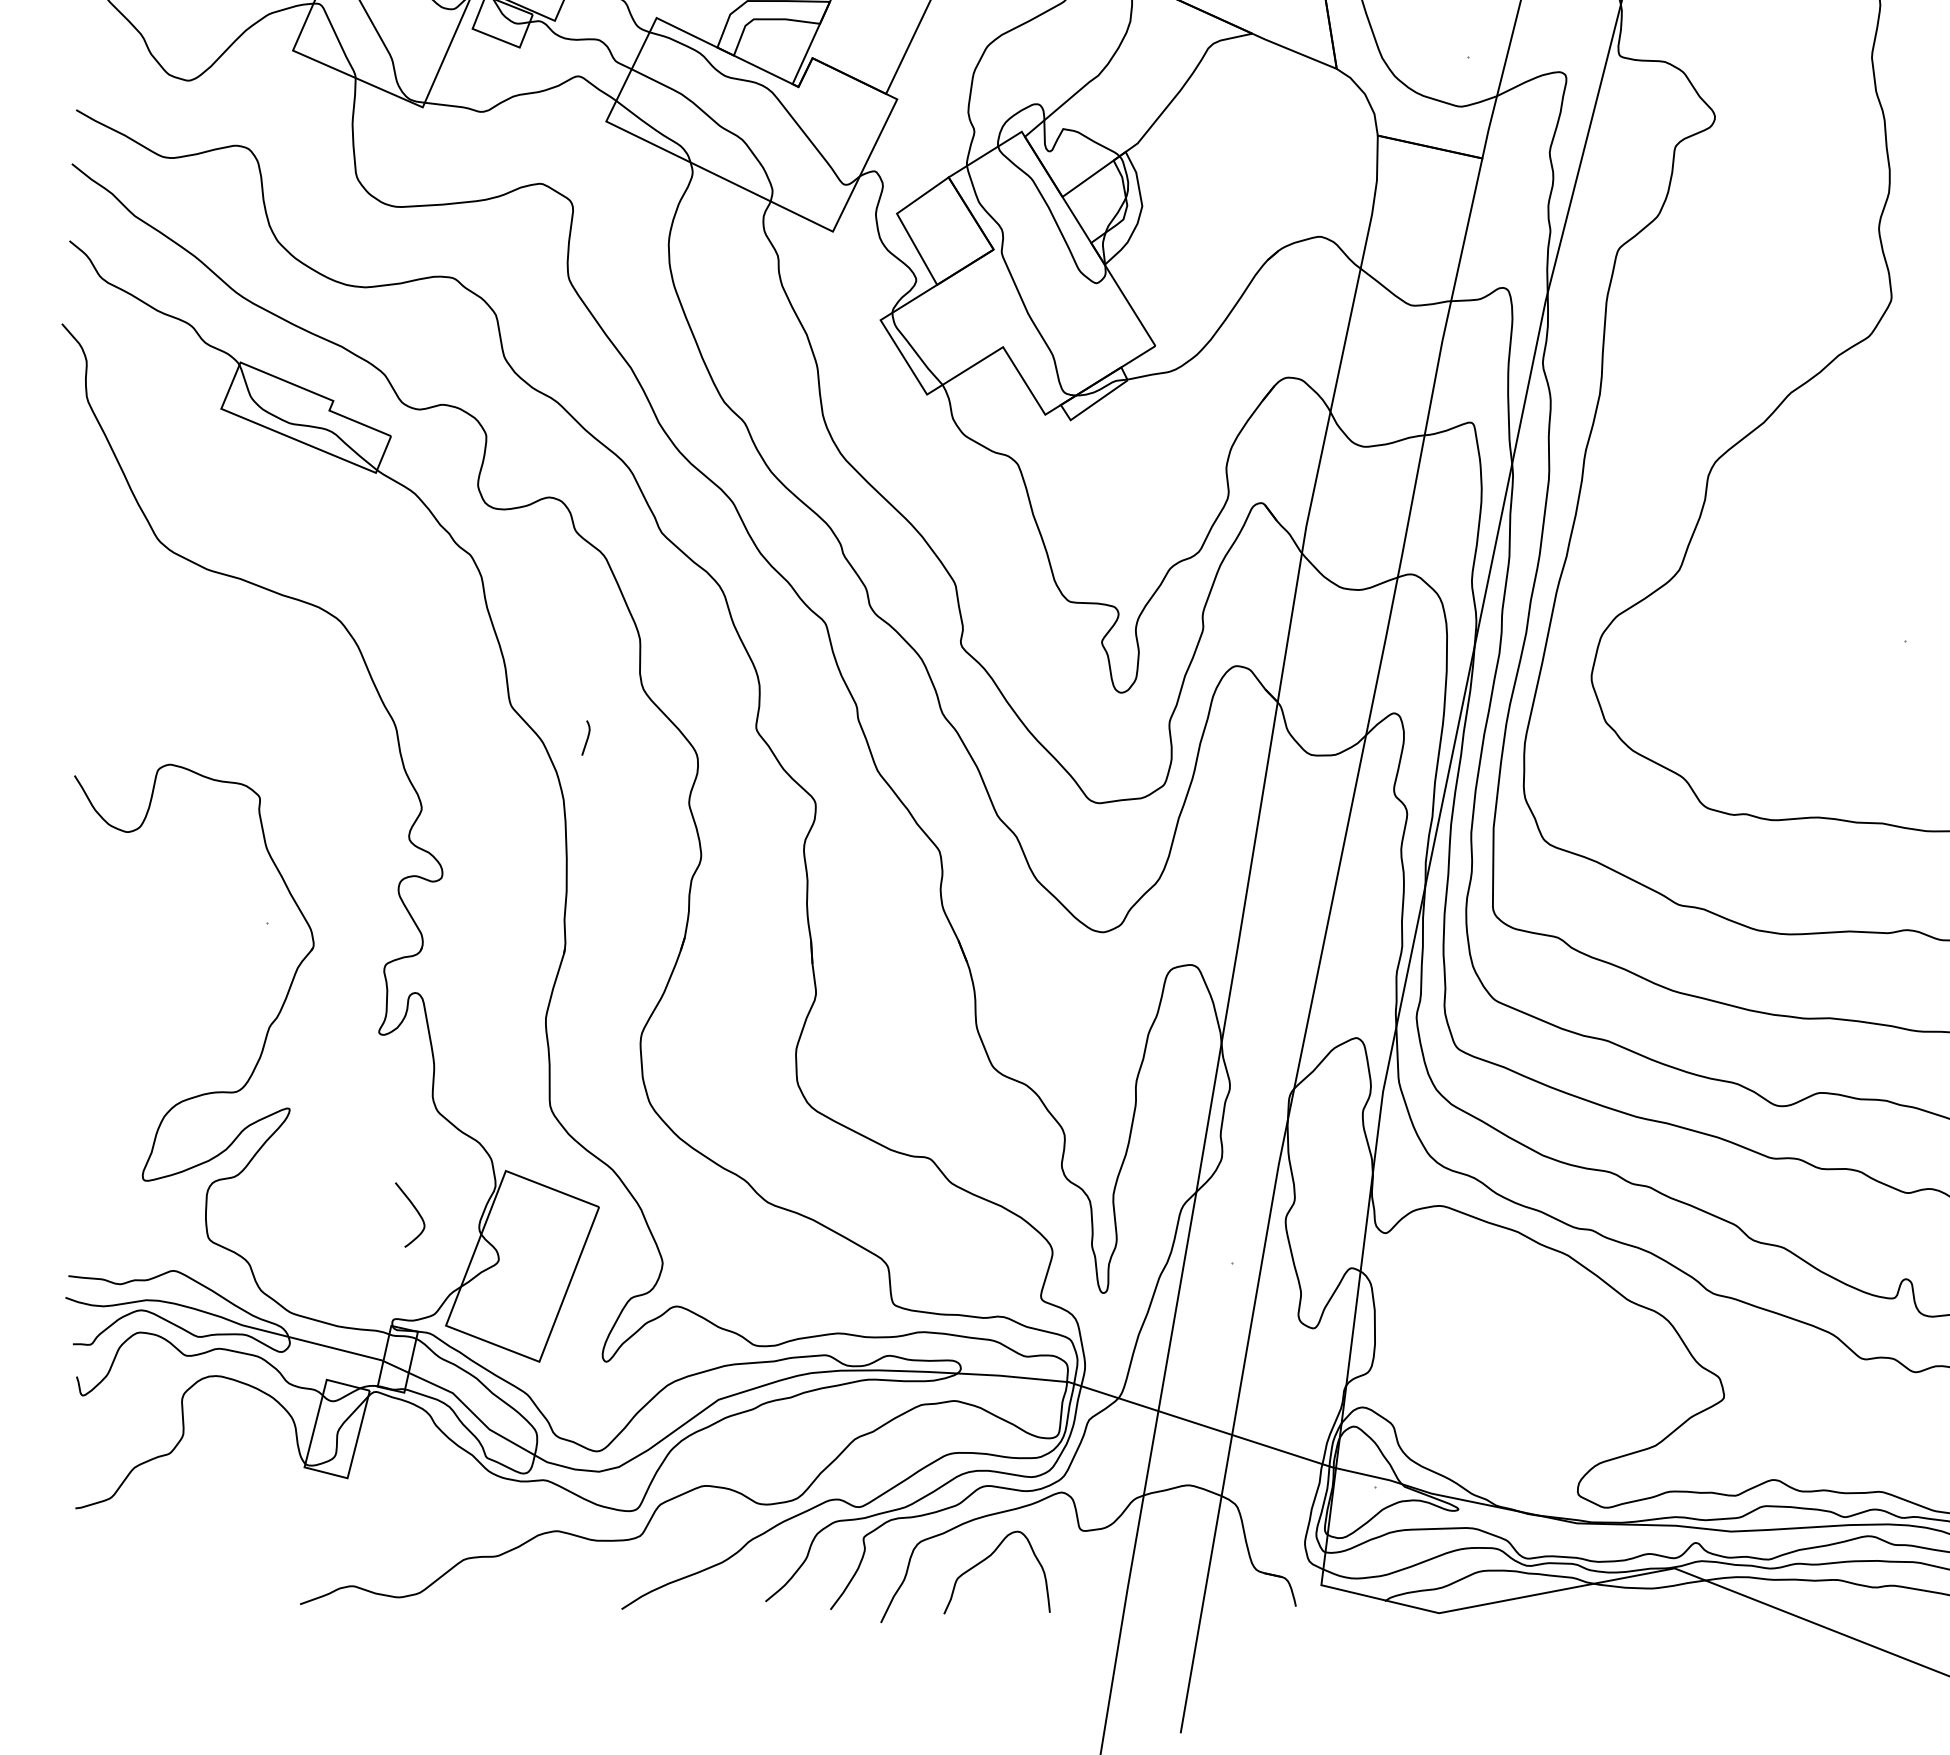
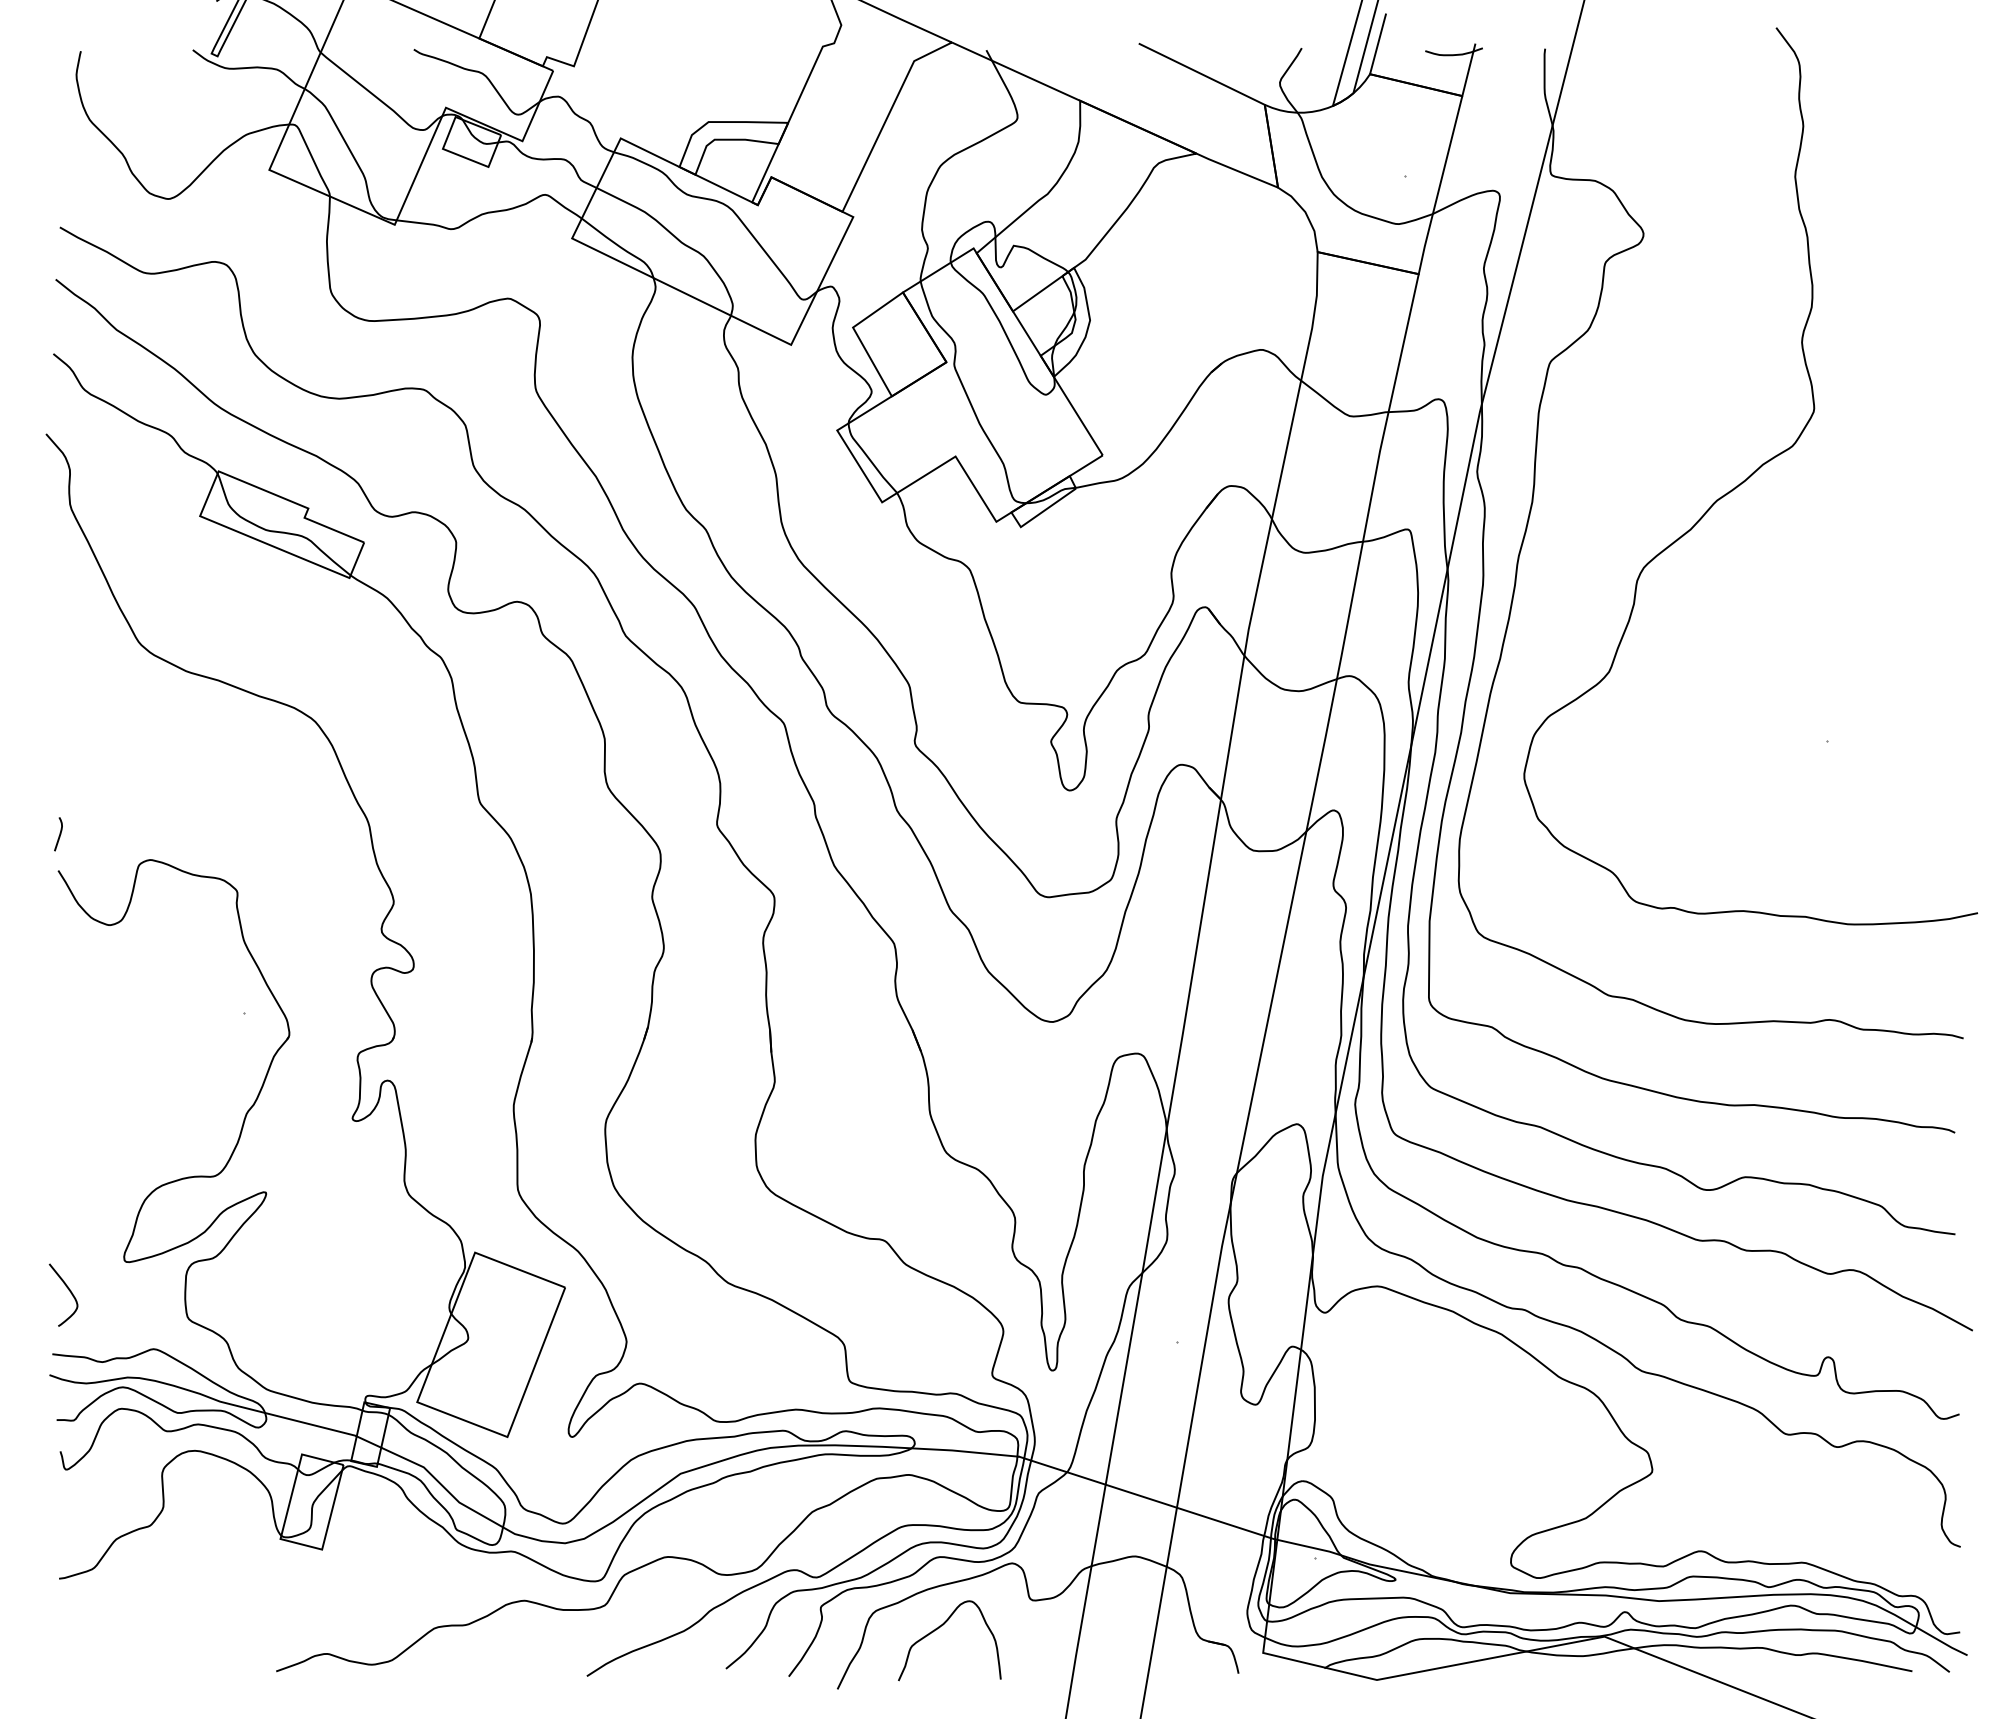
curve: (587, 738) -> (59, 834), moved
curve: (415, 1210) -> (68, 1290), moved

